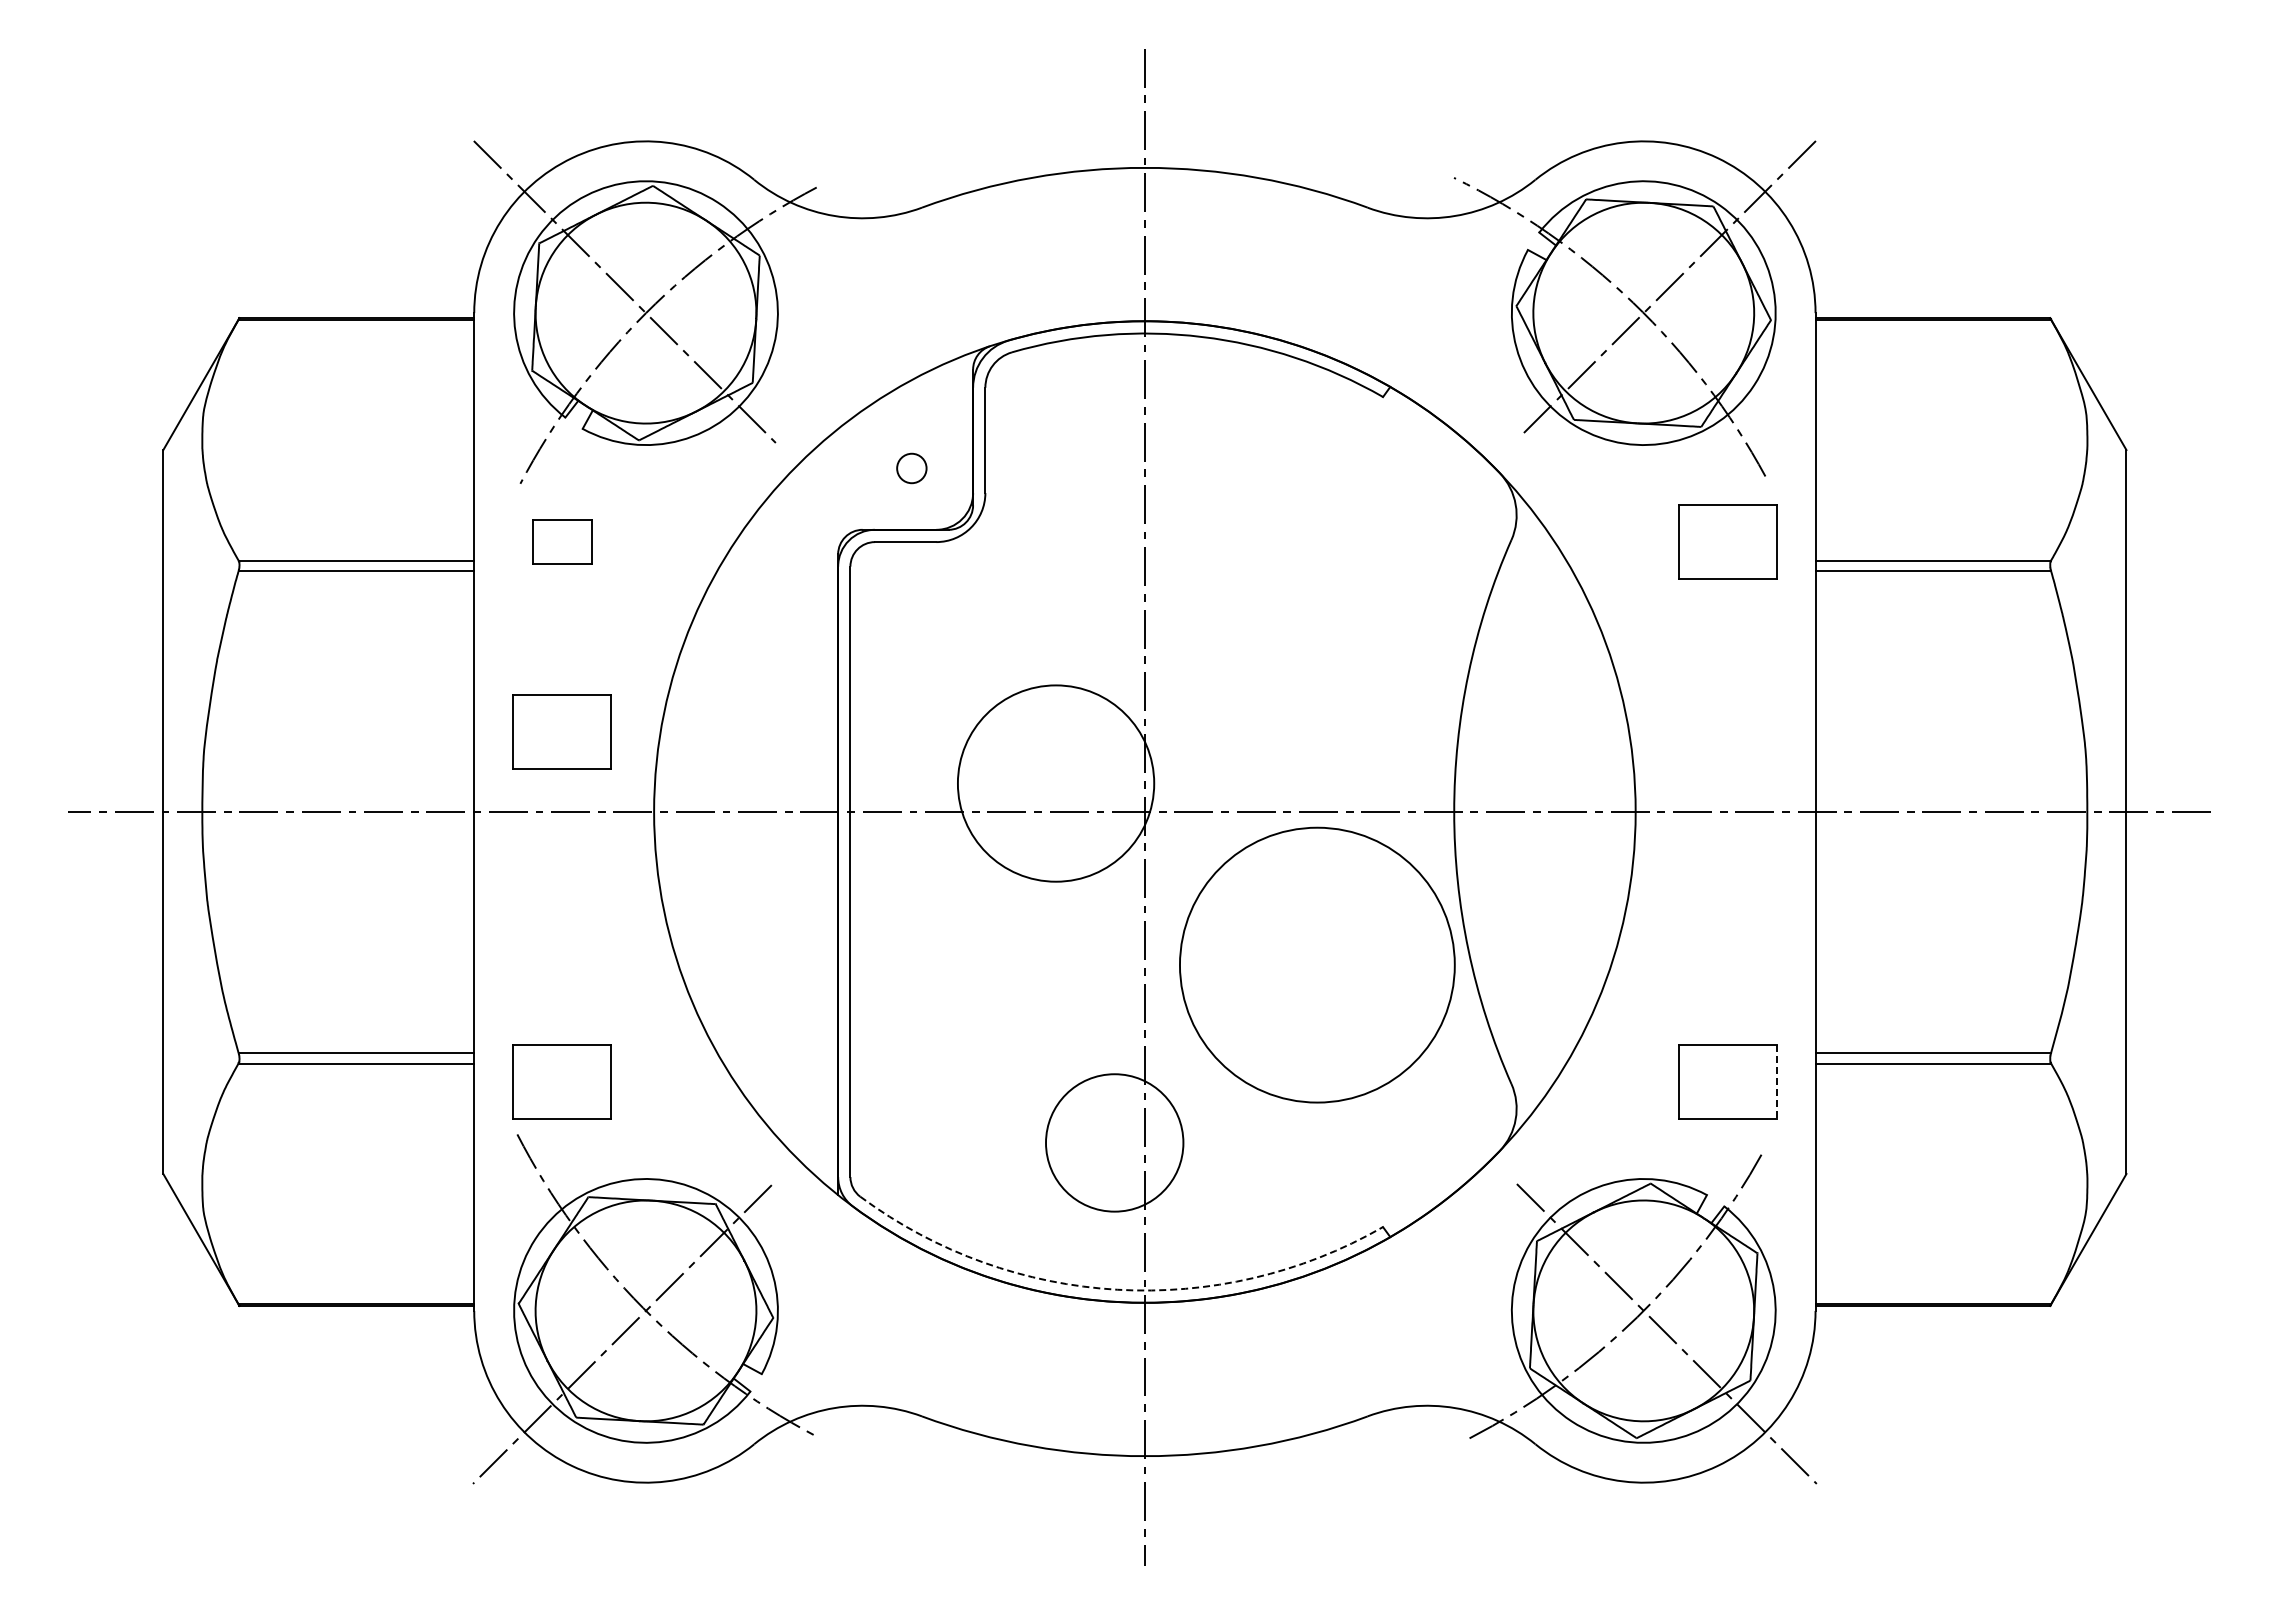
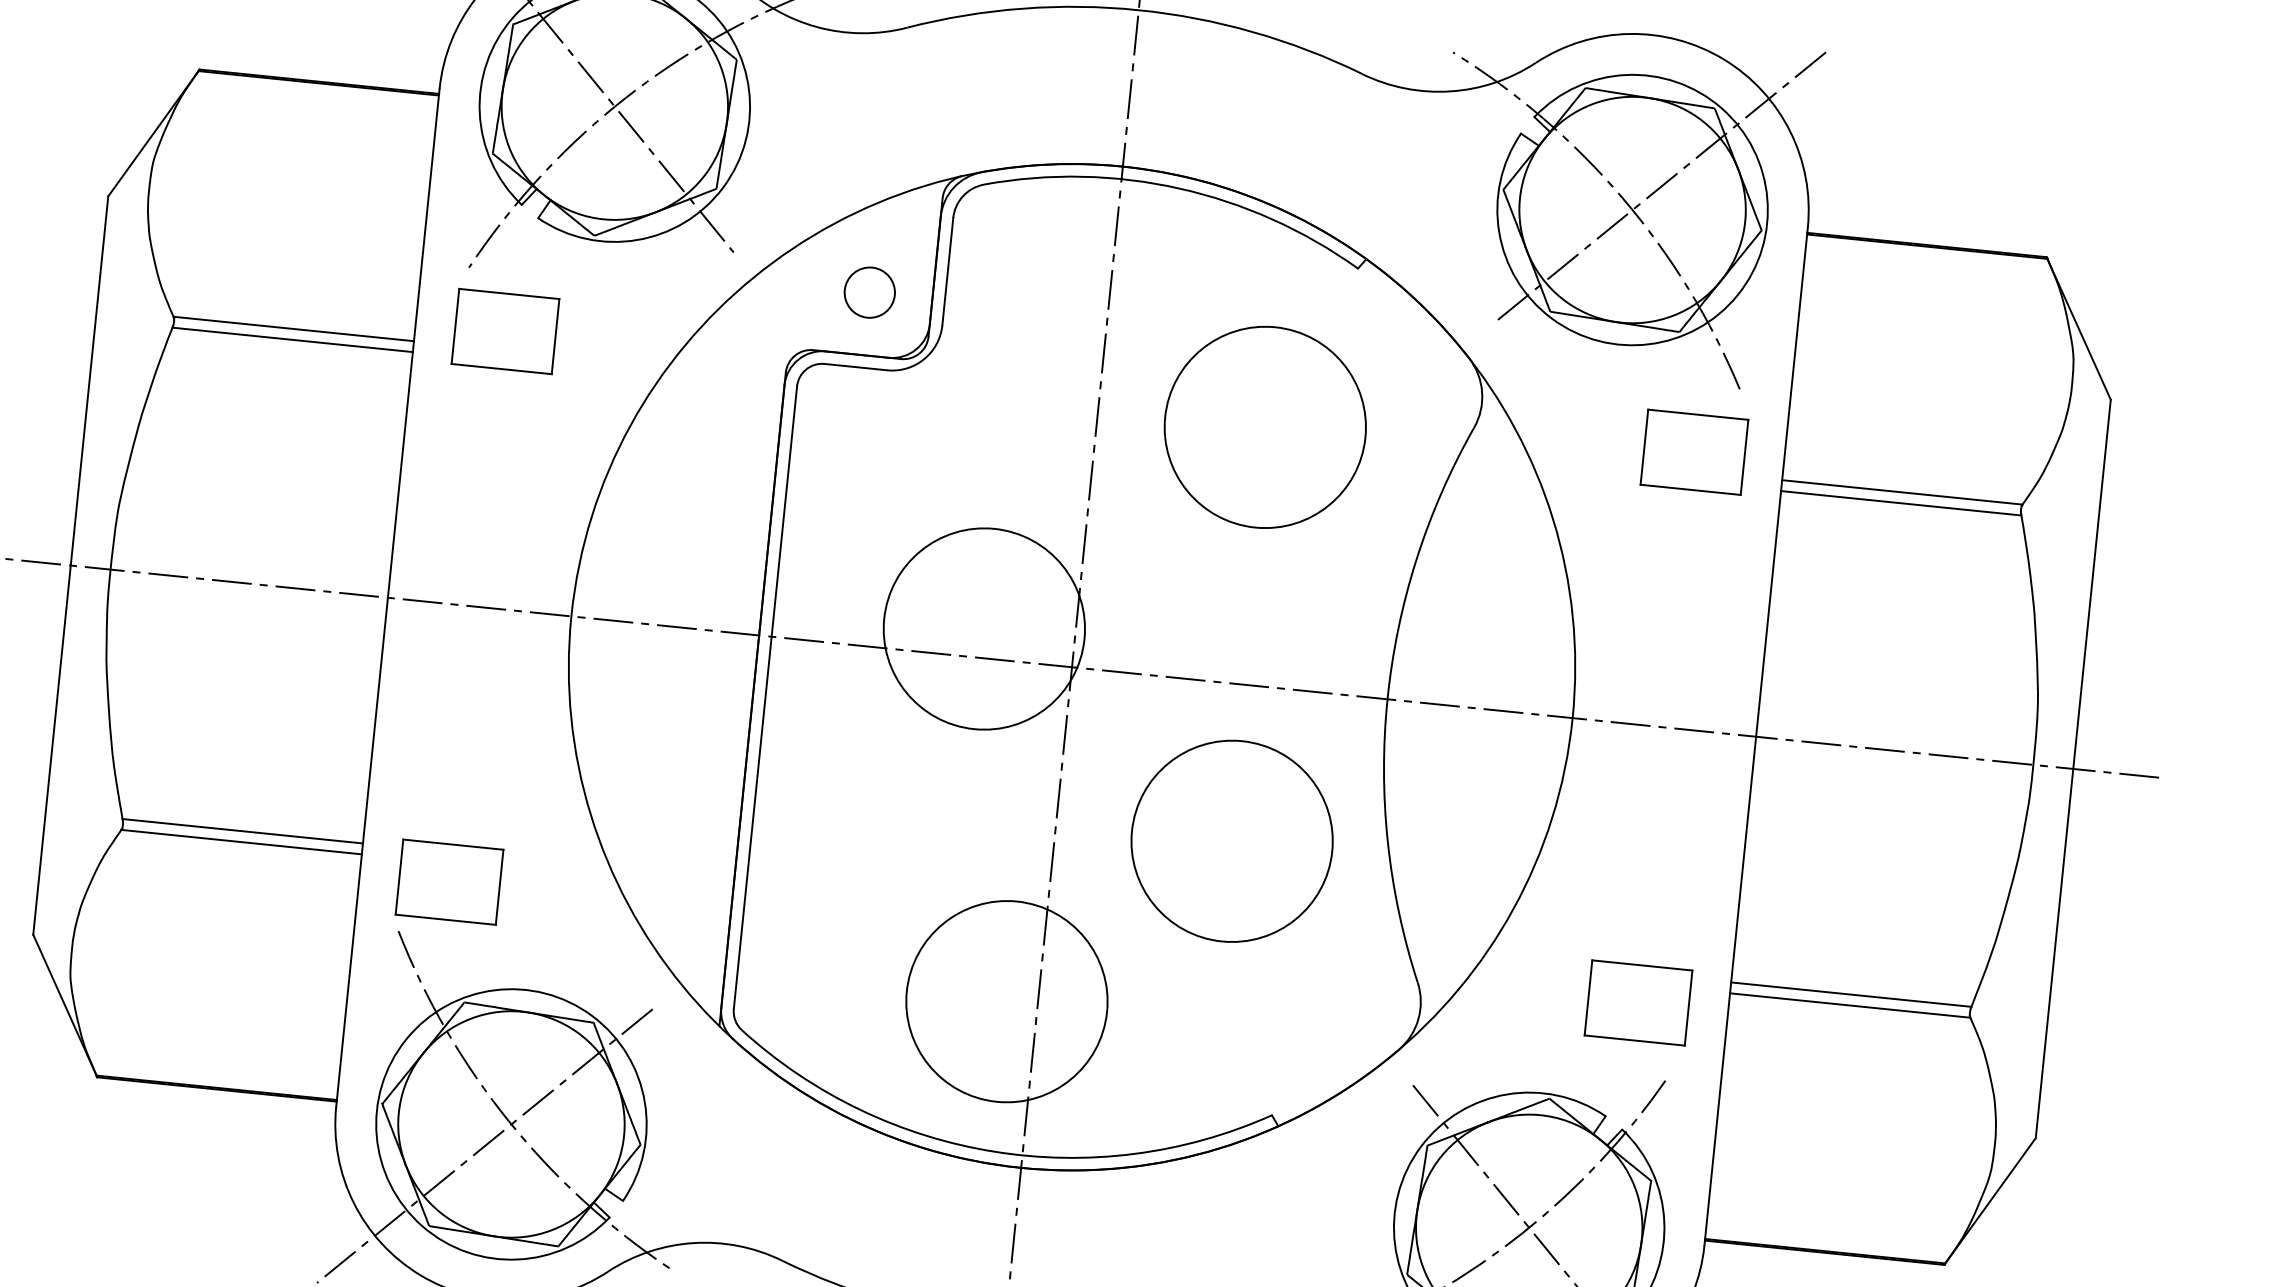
circle: (911, 468) -> (869, 292), size x1.67
part: (561, 541) -> (504, 330), size x1.67
circle: (1308, 560) -> (1264, 427), added
part: (561, 731) -> (485, 524), removed
circle: (1317, 965) -> (1232, 841), size x0.71
line: (1776, 1081) -> (1688, 1007), dashed -> solid
circle: (1114, 1142) -> (1006, 1001), size x1.43
arc: (1117, 1289) -> (994, 1151), dashed -> solid

